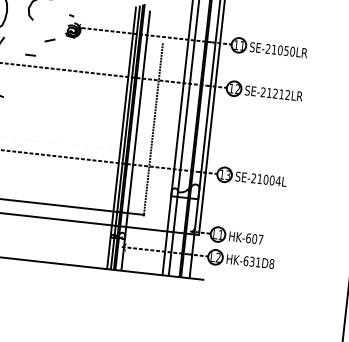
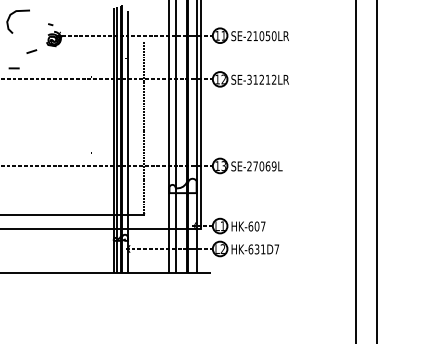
text: (263, 93) -> (249, 80), SE-21212LR -> SE-31212LR
text: (268, 180) -> (264, 166), SE-21004L -> SE-27069L
text: (271, 264) -> (276, 249), HK-631D8 -> HK-631D7

